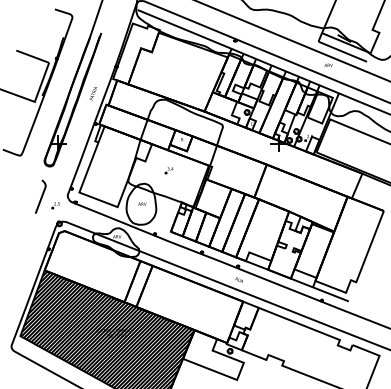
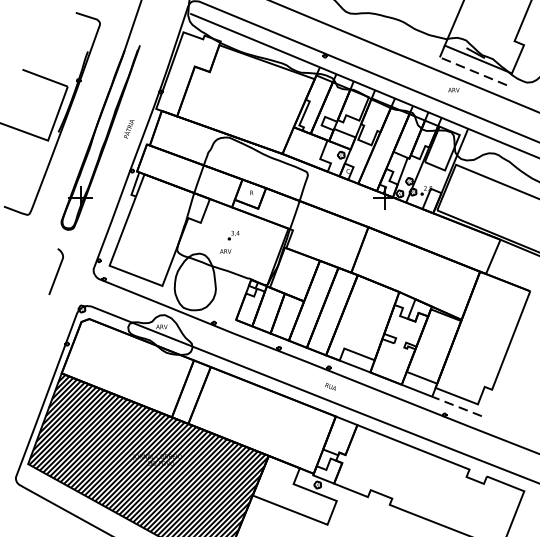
line: (342, 51) -> (473, 70), solid -> dashed
text: (142, 203) -> (225, 250), moved
part: (55, 205) -> (76, 283), removed
line: (330, 294) -> (456, 406), solid -> dashed

